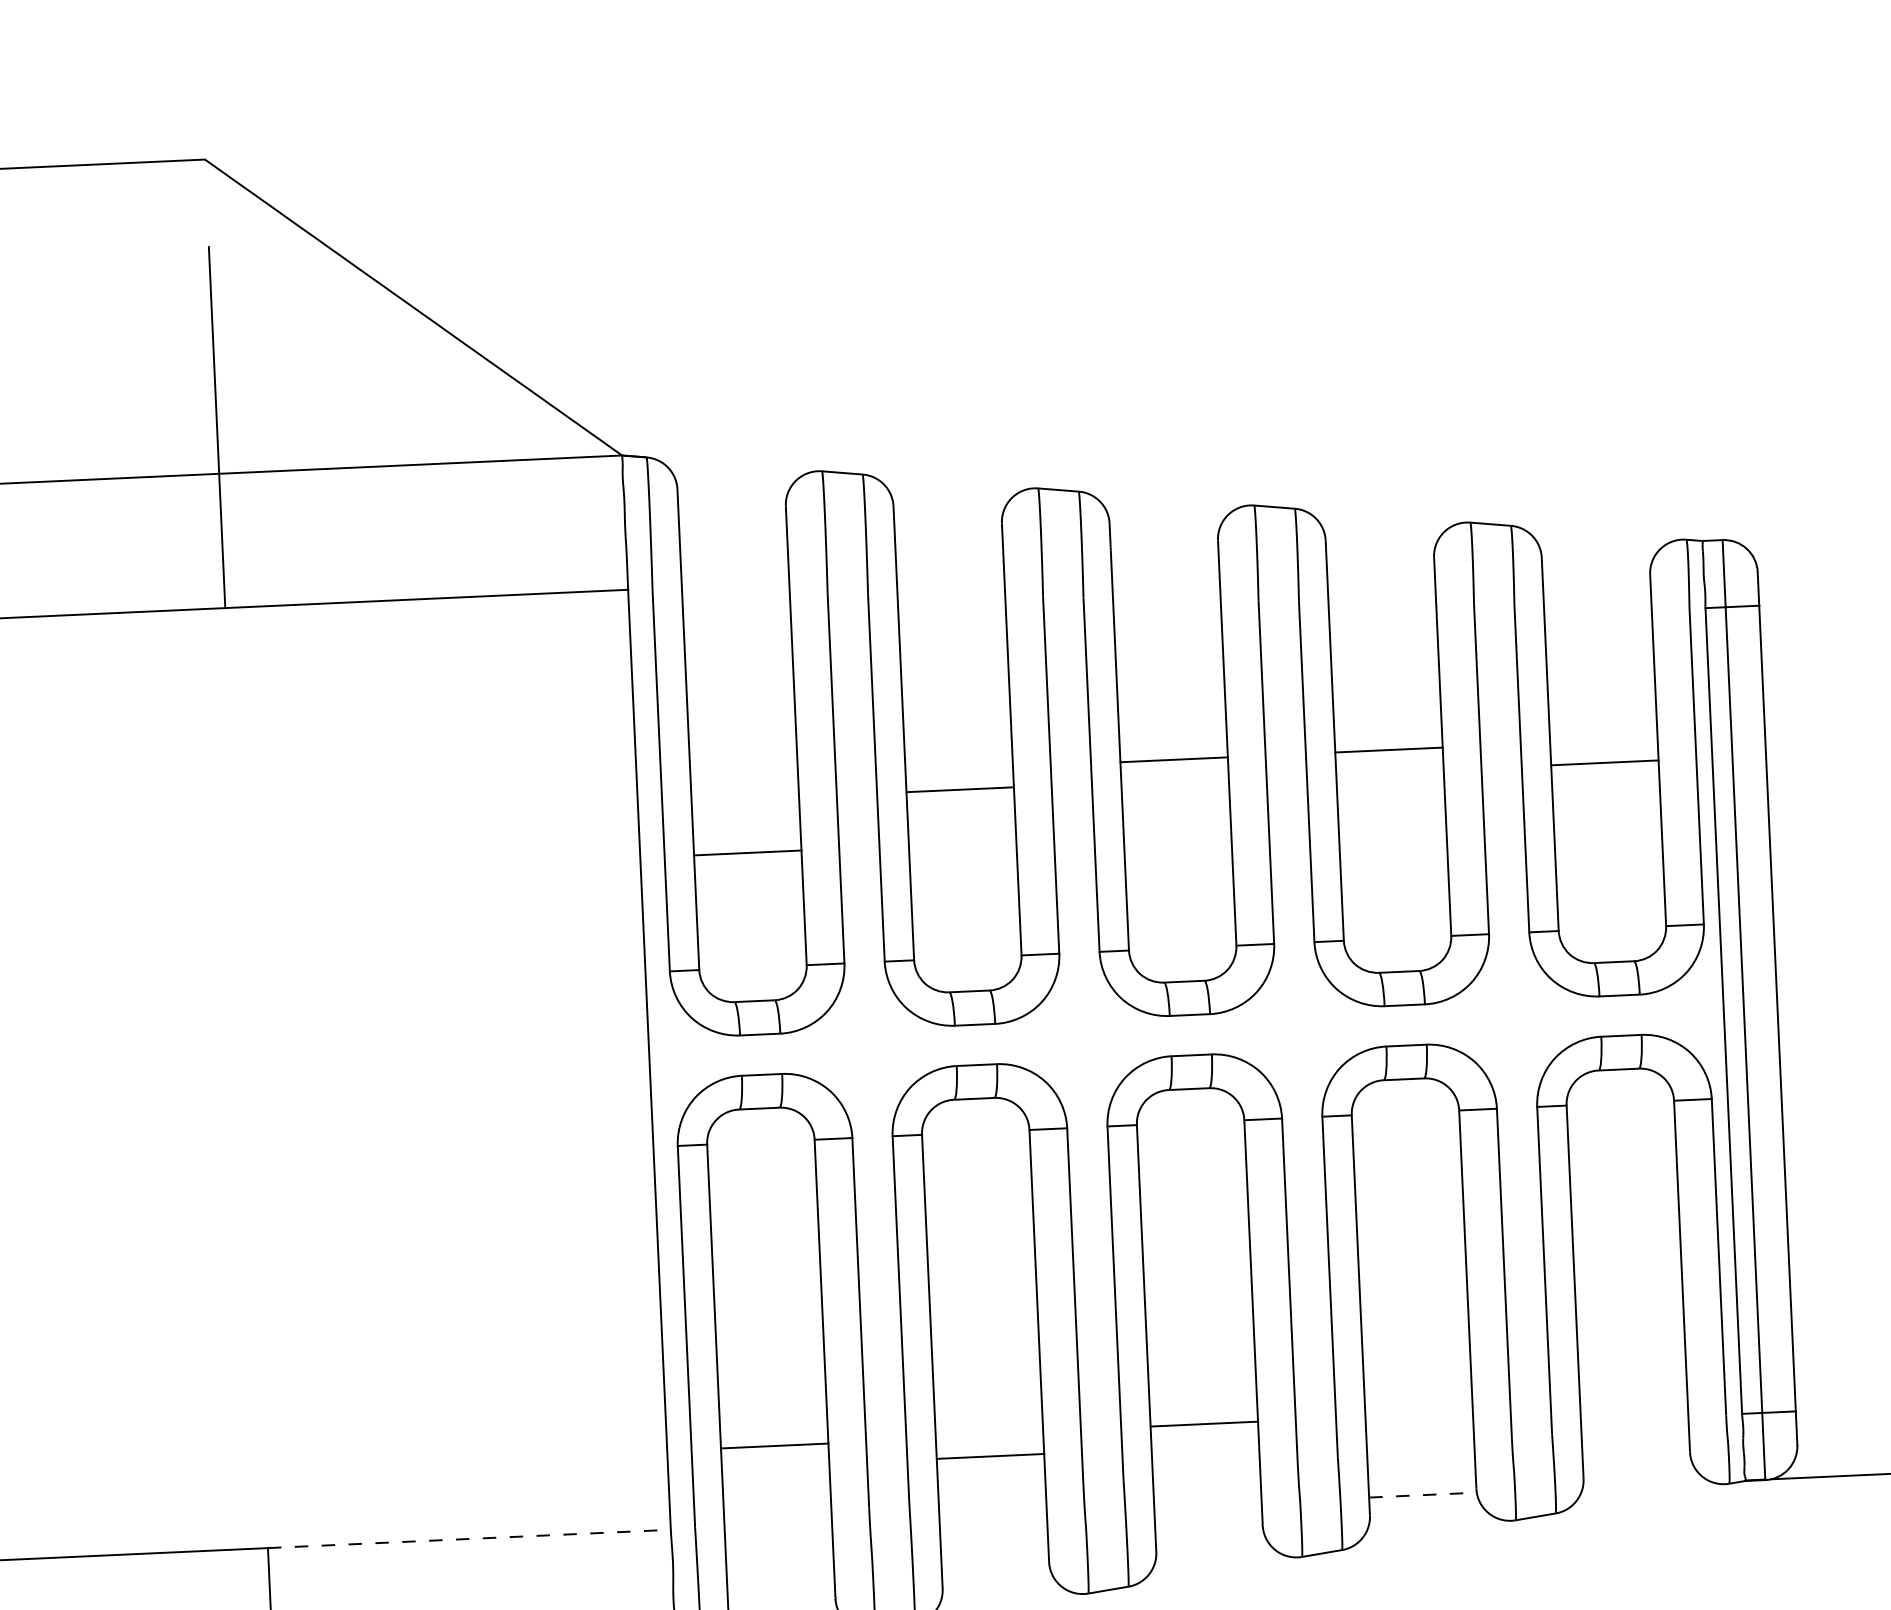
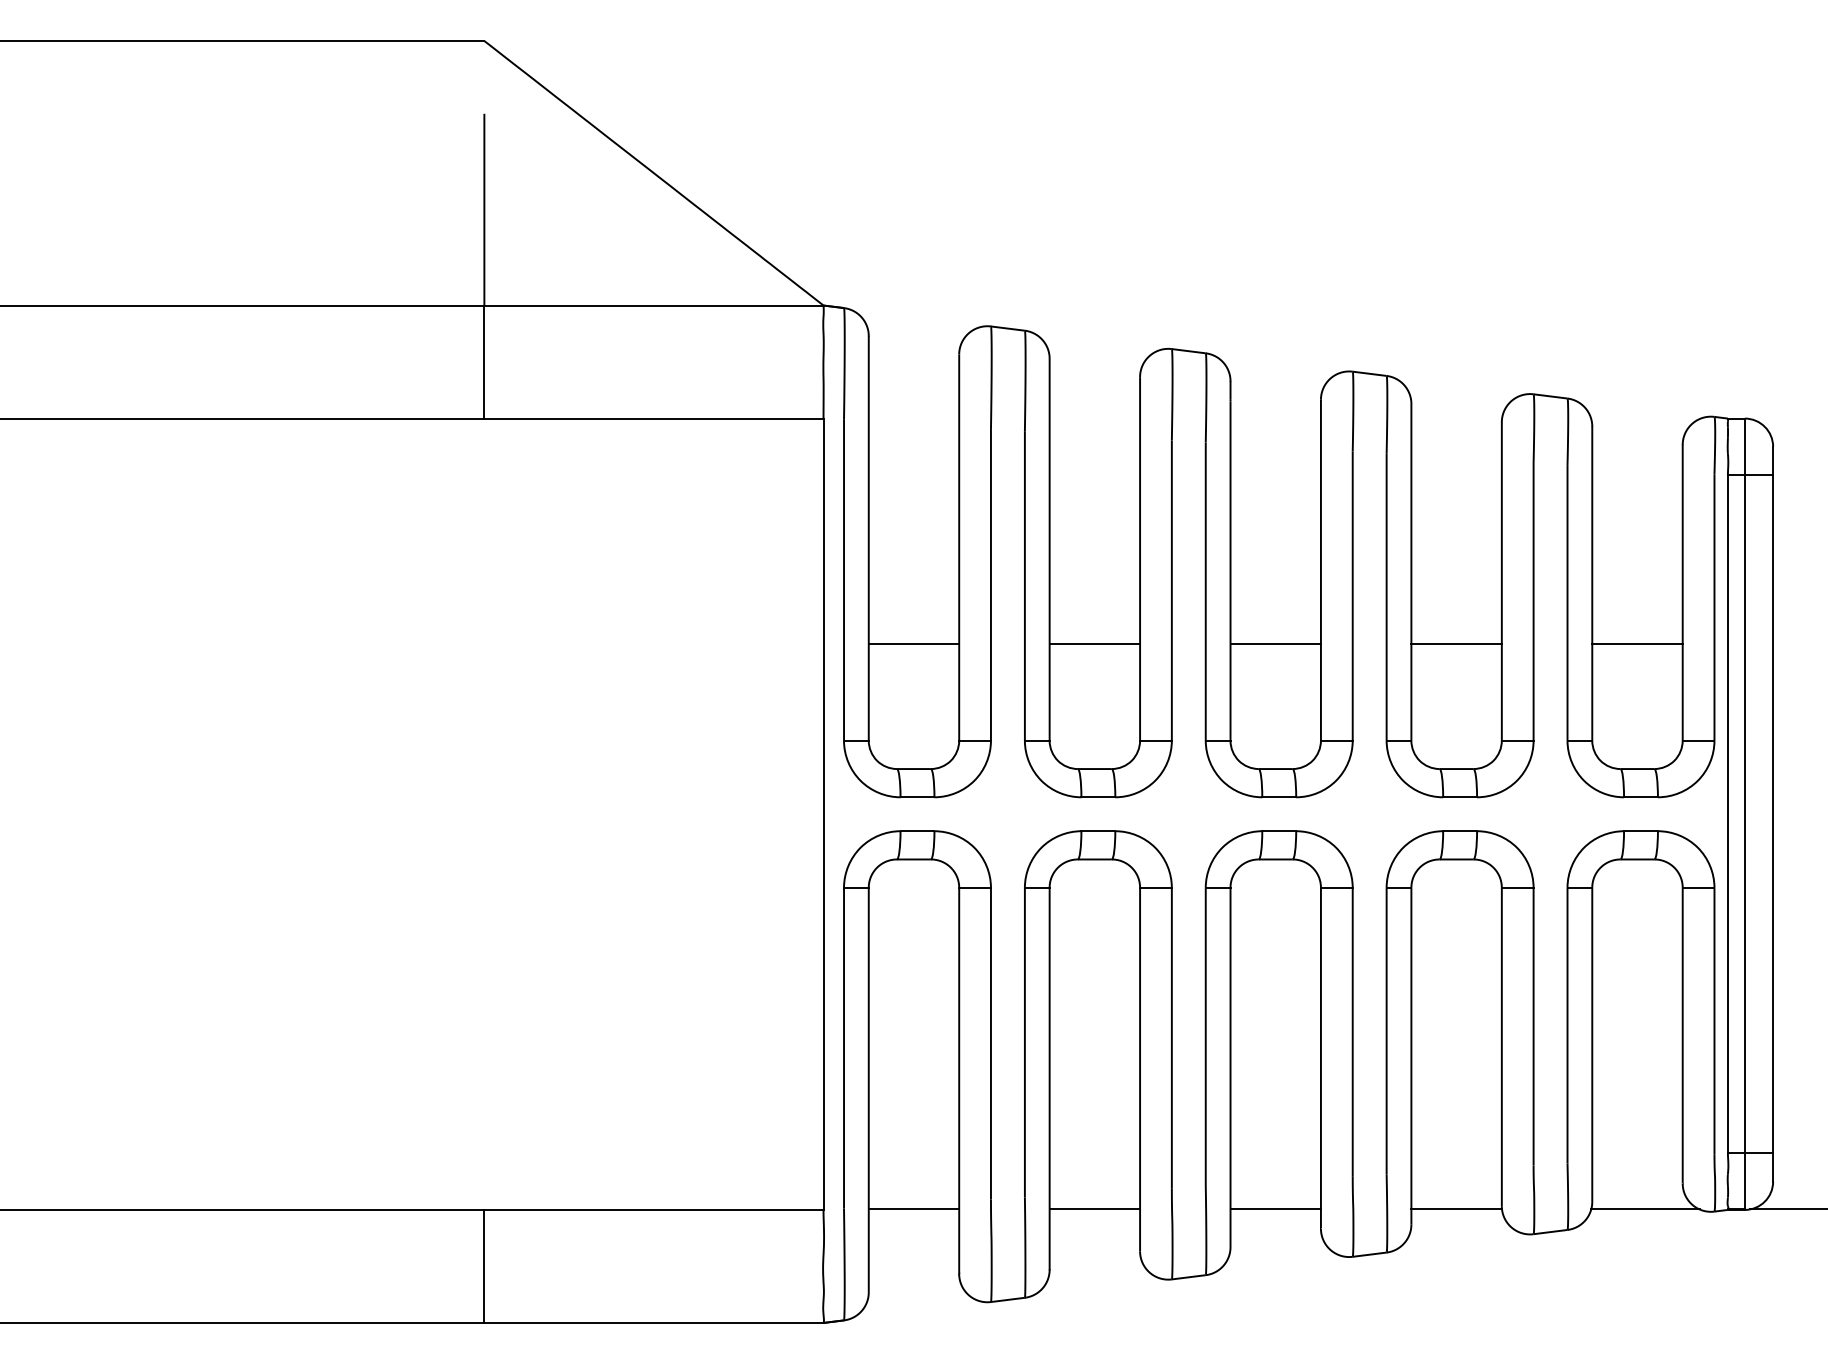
line: (1388, 750) -> (1456, 644), moved
line: (1173, 760) -> (1275, 644), moved
line: (1604, 763) -> (1637, 644), moved
line: (959, 790) -> (1094, 644), moved
line: (1204, 1424) -> (1275, 1209), moved
line: (774, 1446) -> (913, 1209), moved
line: (990, 1456) -> (1094, 1209), moved
line: (1647, 1484) -> (1645, 1209), added
line: (1423, 1495) -> (1457, 1209), dashed -> solid
line: (468, 1538) -> (653, 1209), dashed -> solid

